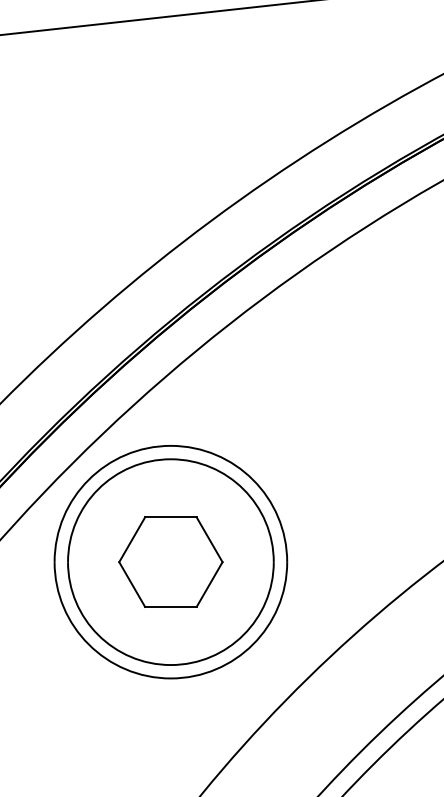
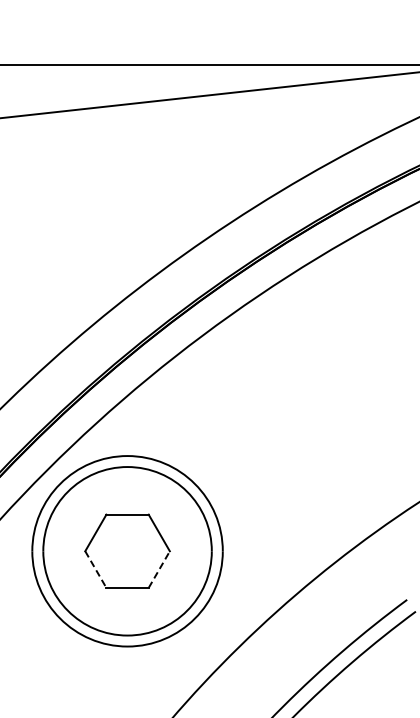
line: (209, 584) -> (159, 569), solid -> dashed
line: (132, 585) -> (96, 570), solid -> dashed

